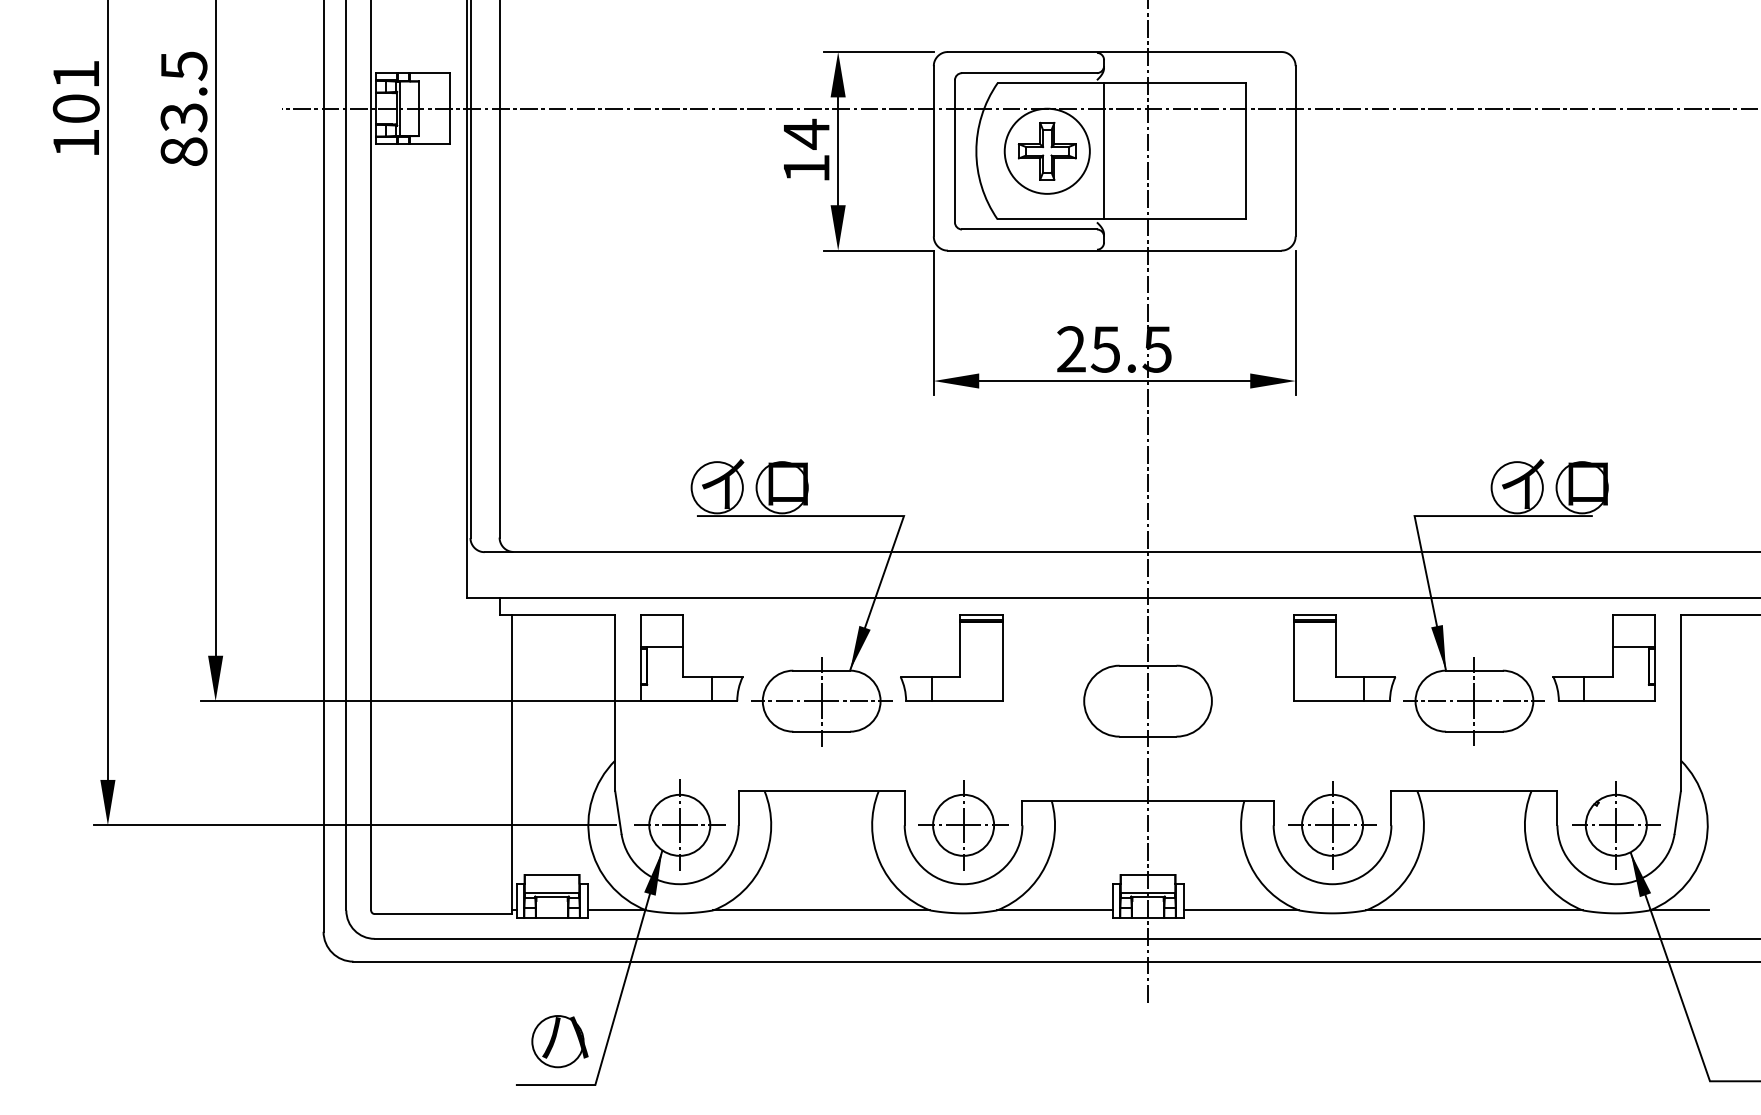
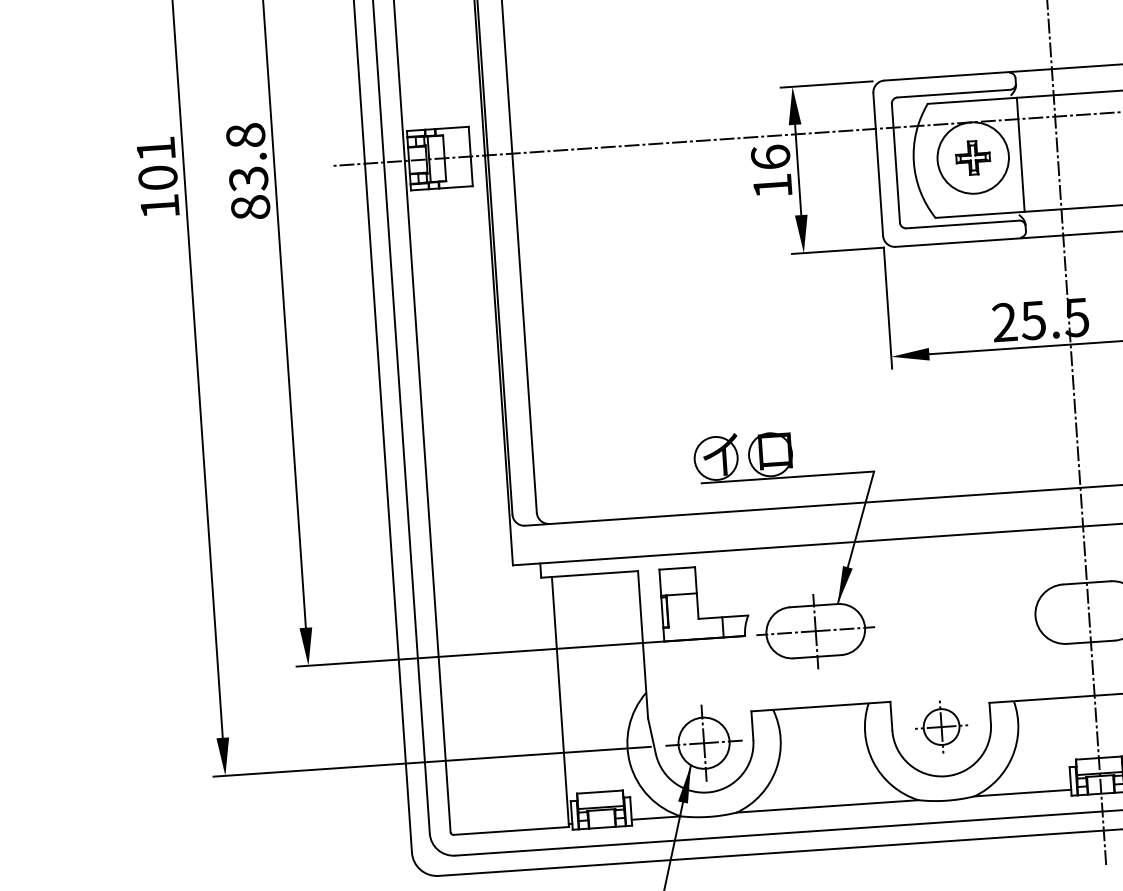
text: (183, 65) -> (245, 135), 83.5 -> 83.8
text: (806, 133) -> (770, 156), 14 -> 16
part: (1046, 150) -> (972, 157), size x0.7
part: (959, 657) -> (928, 586), removed
part: (963, 825) -> (941, 727), size x0.7

